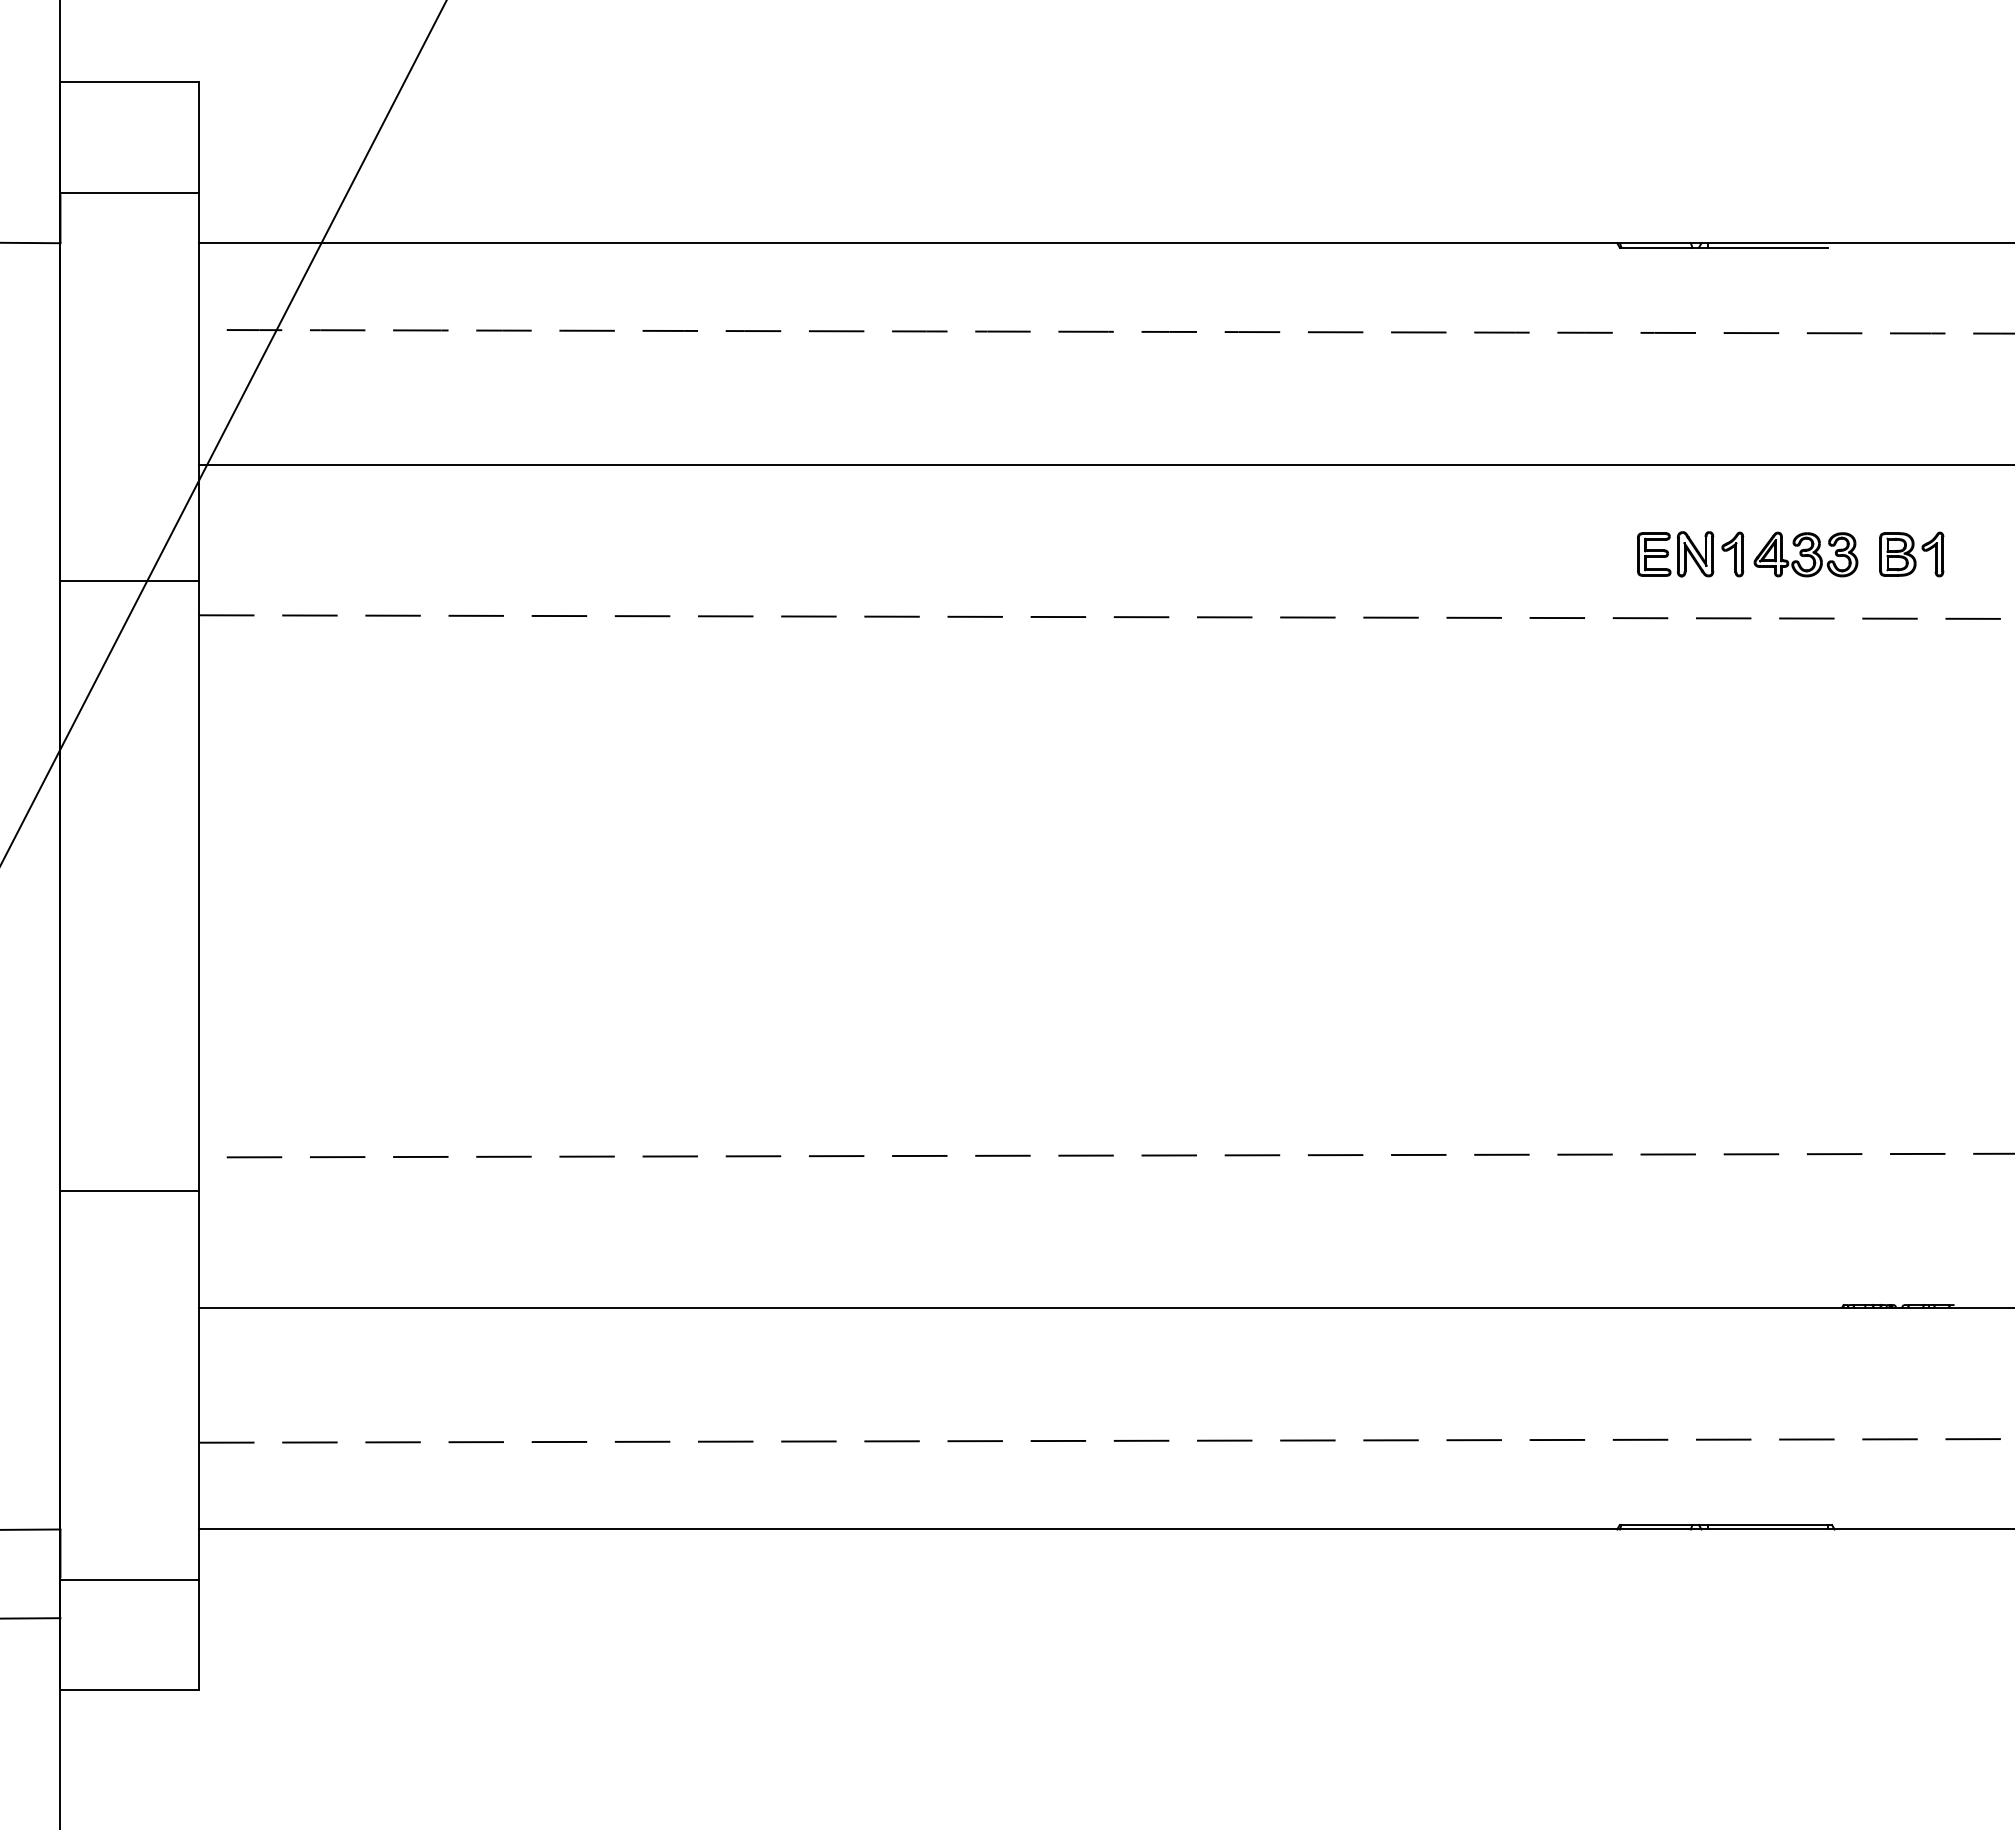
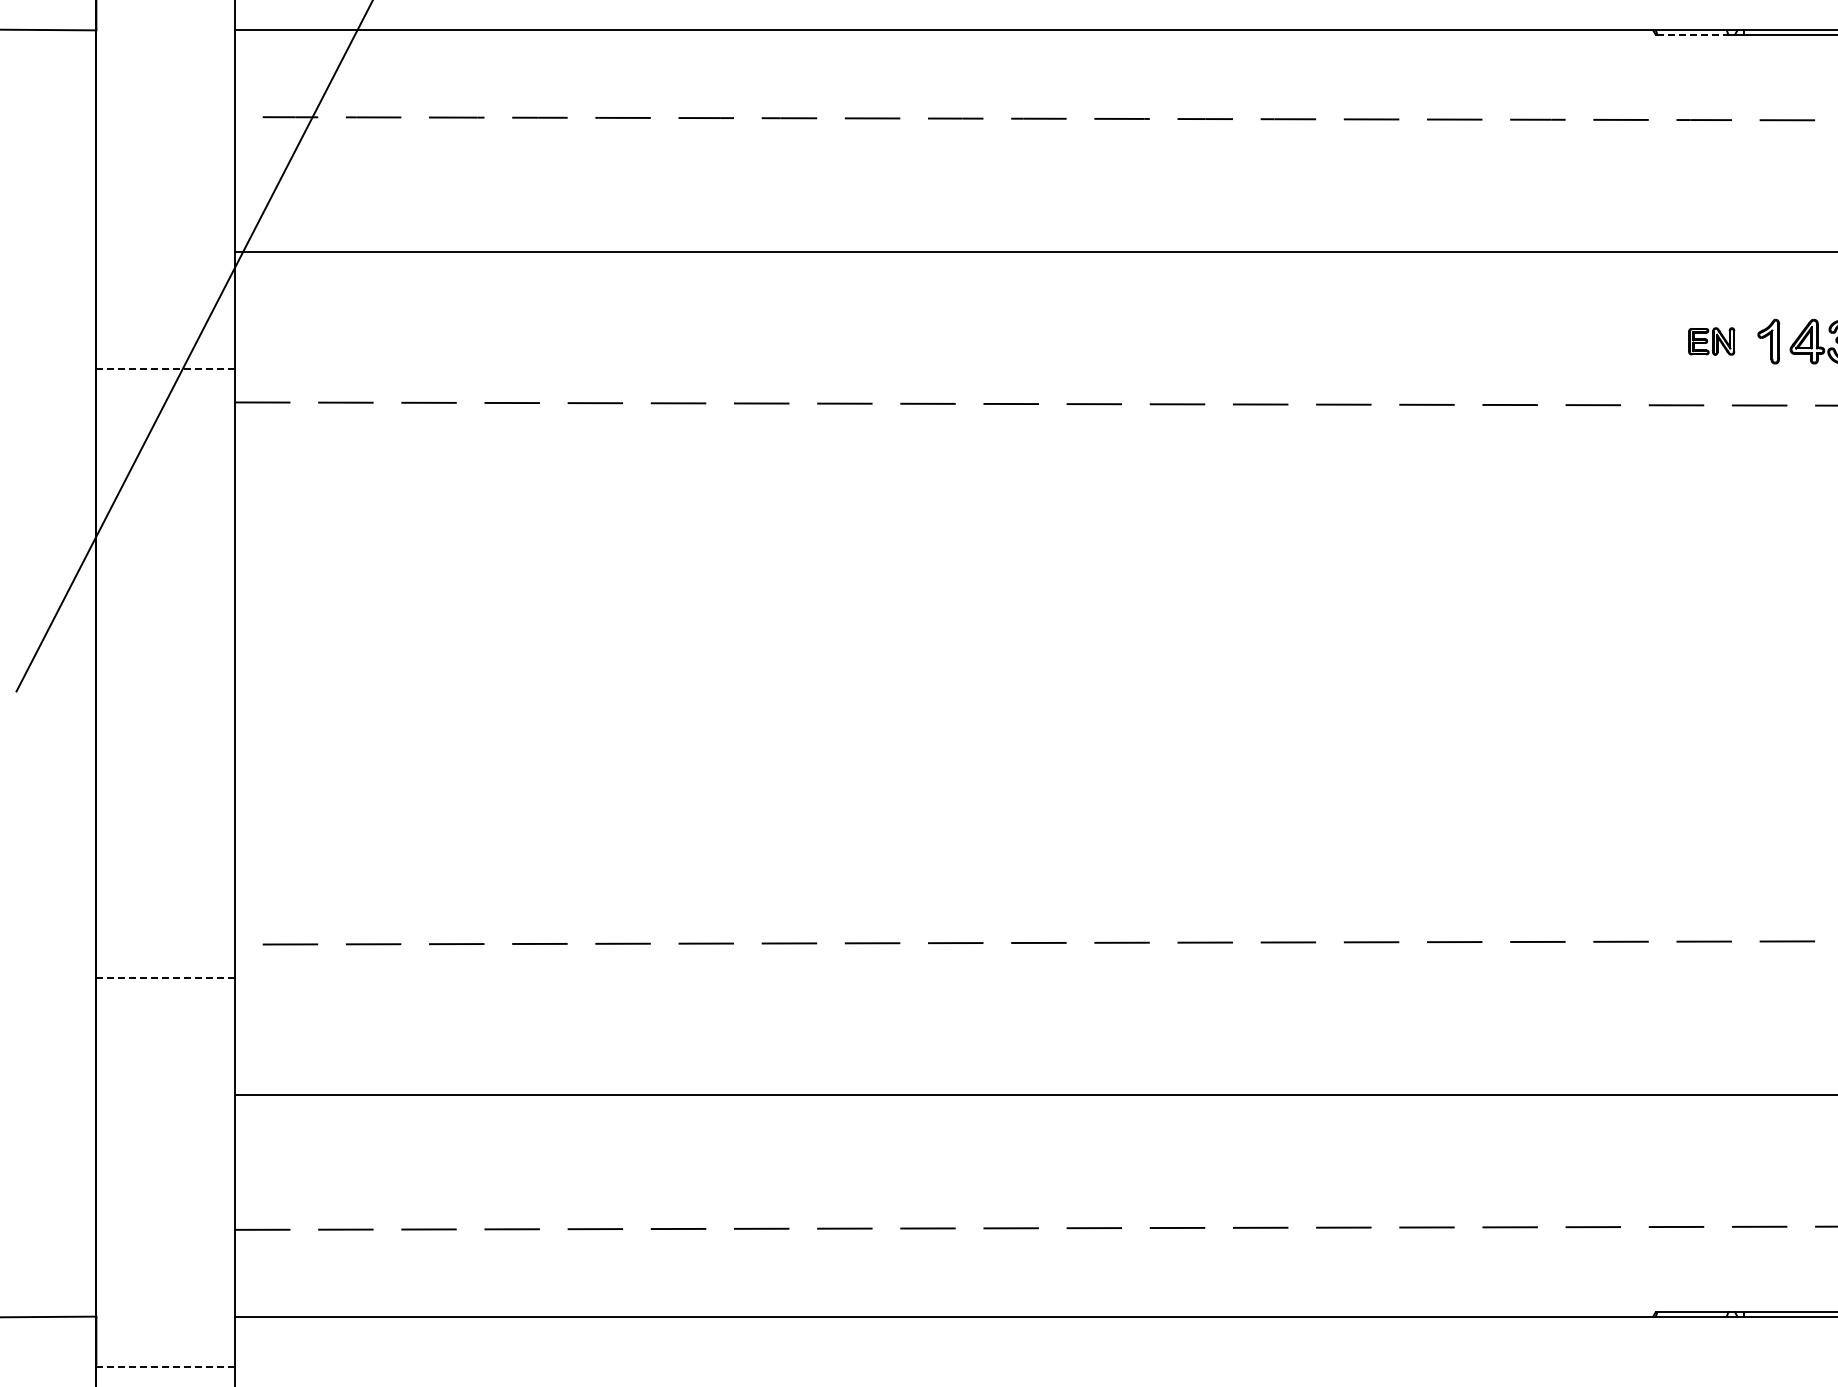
line: (1657, 247) -> (1693, 34), solid -> dashed
part: (1675, 554) -> (1711, 341), size x0.6
line: (130, 581) -> (166, 368), solid -> dashed
line: (130, 1191) -> (166, 978), solid -> dashed
line: (130, 1579) -> (166, 1366), solid -> dashed

